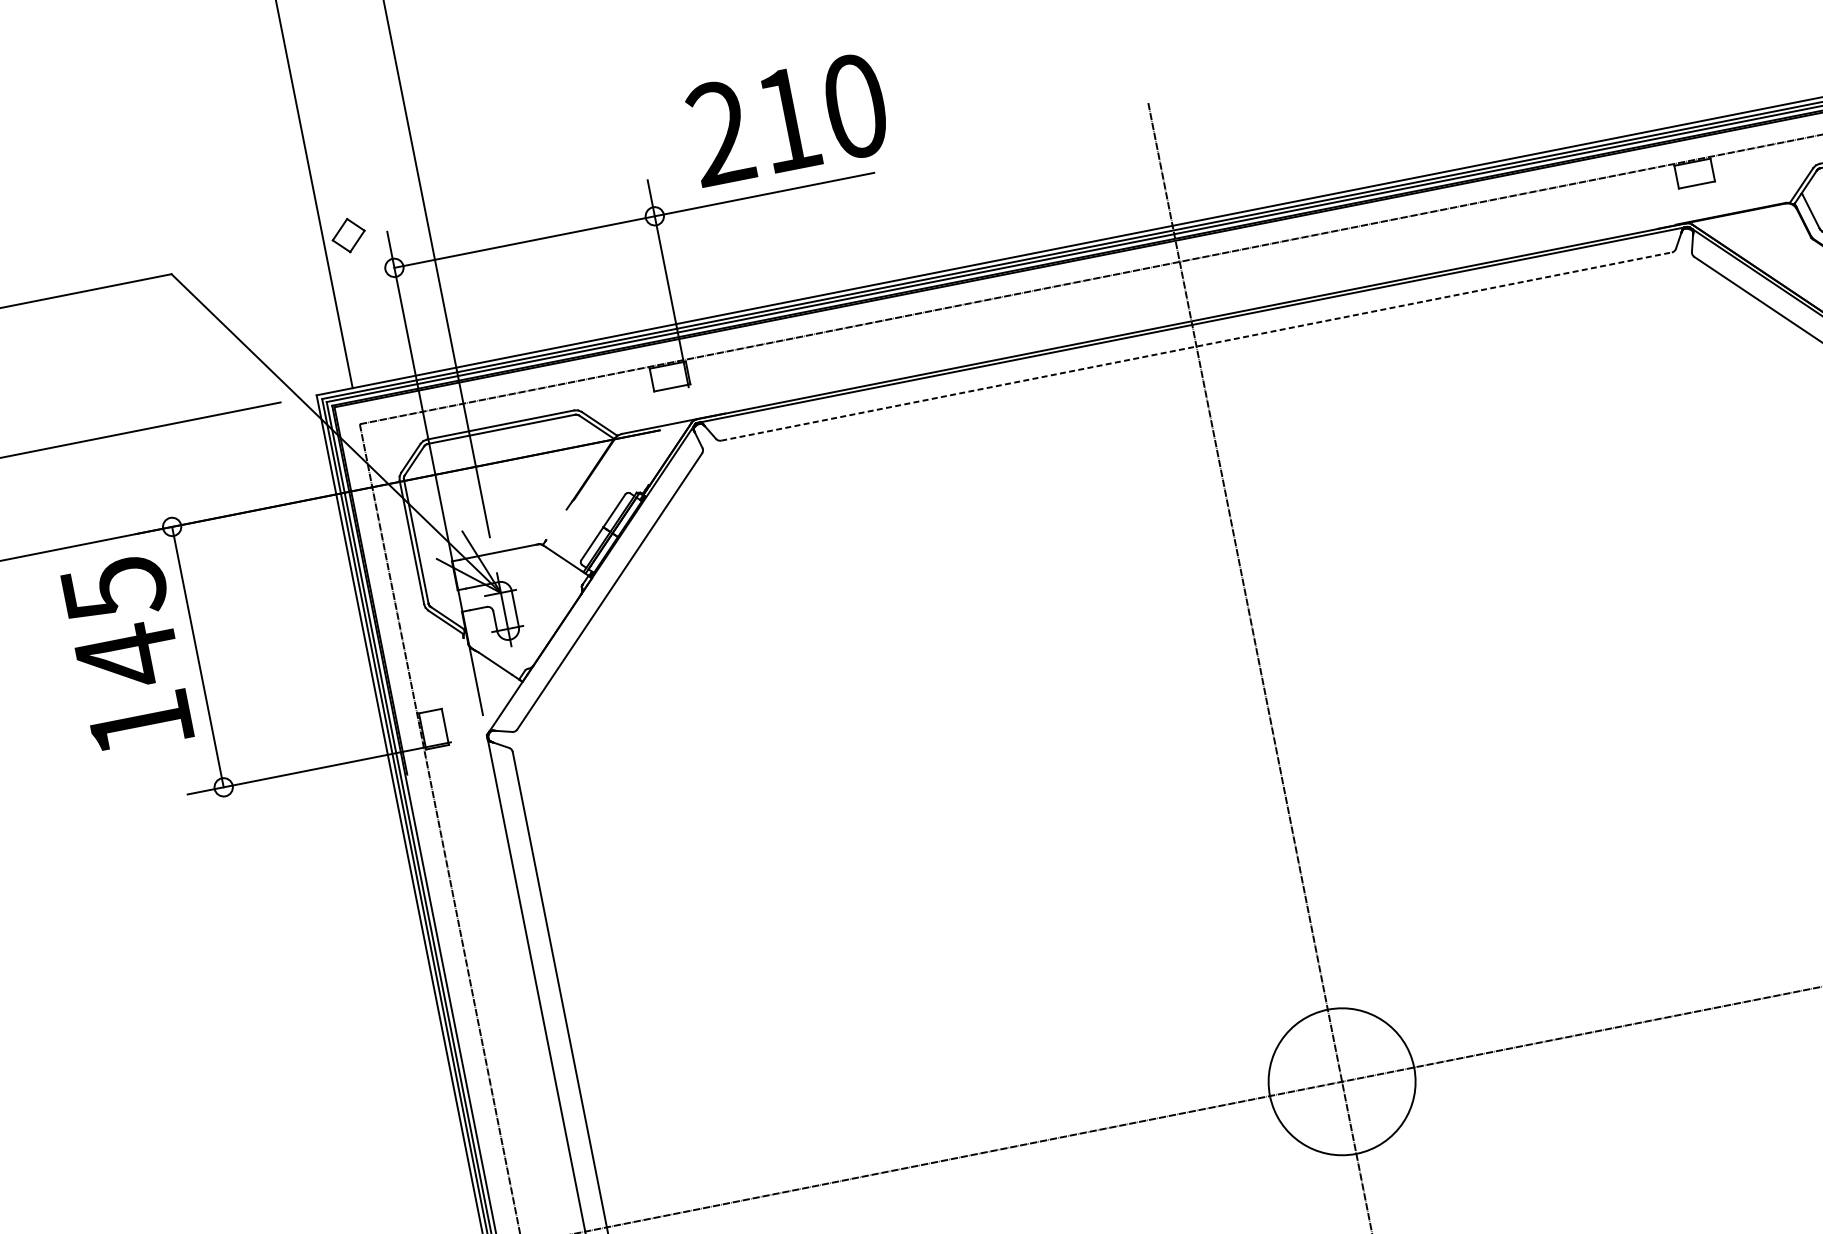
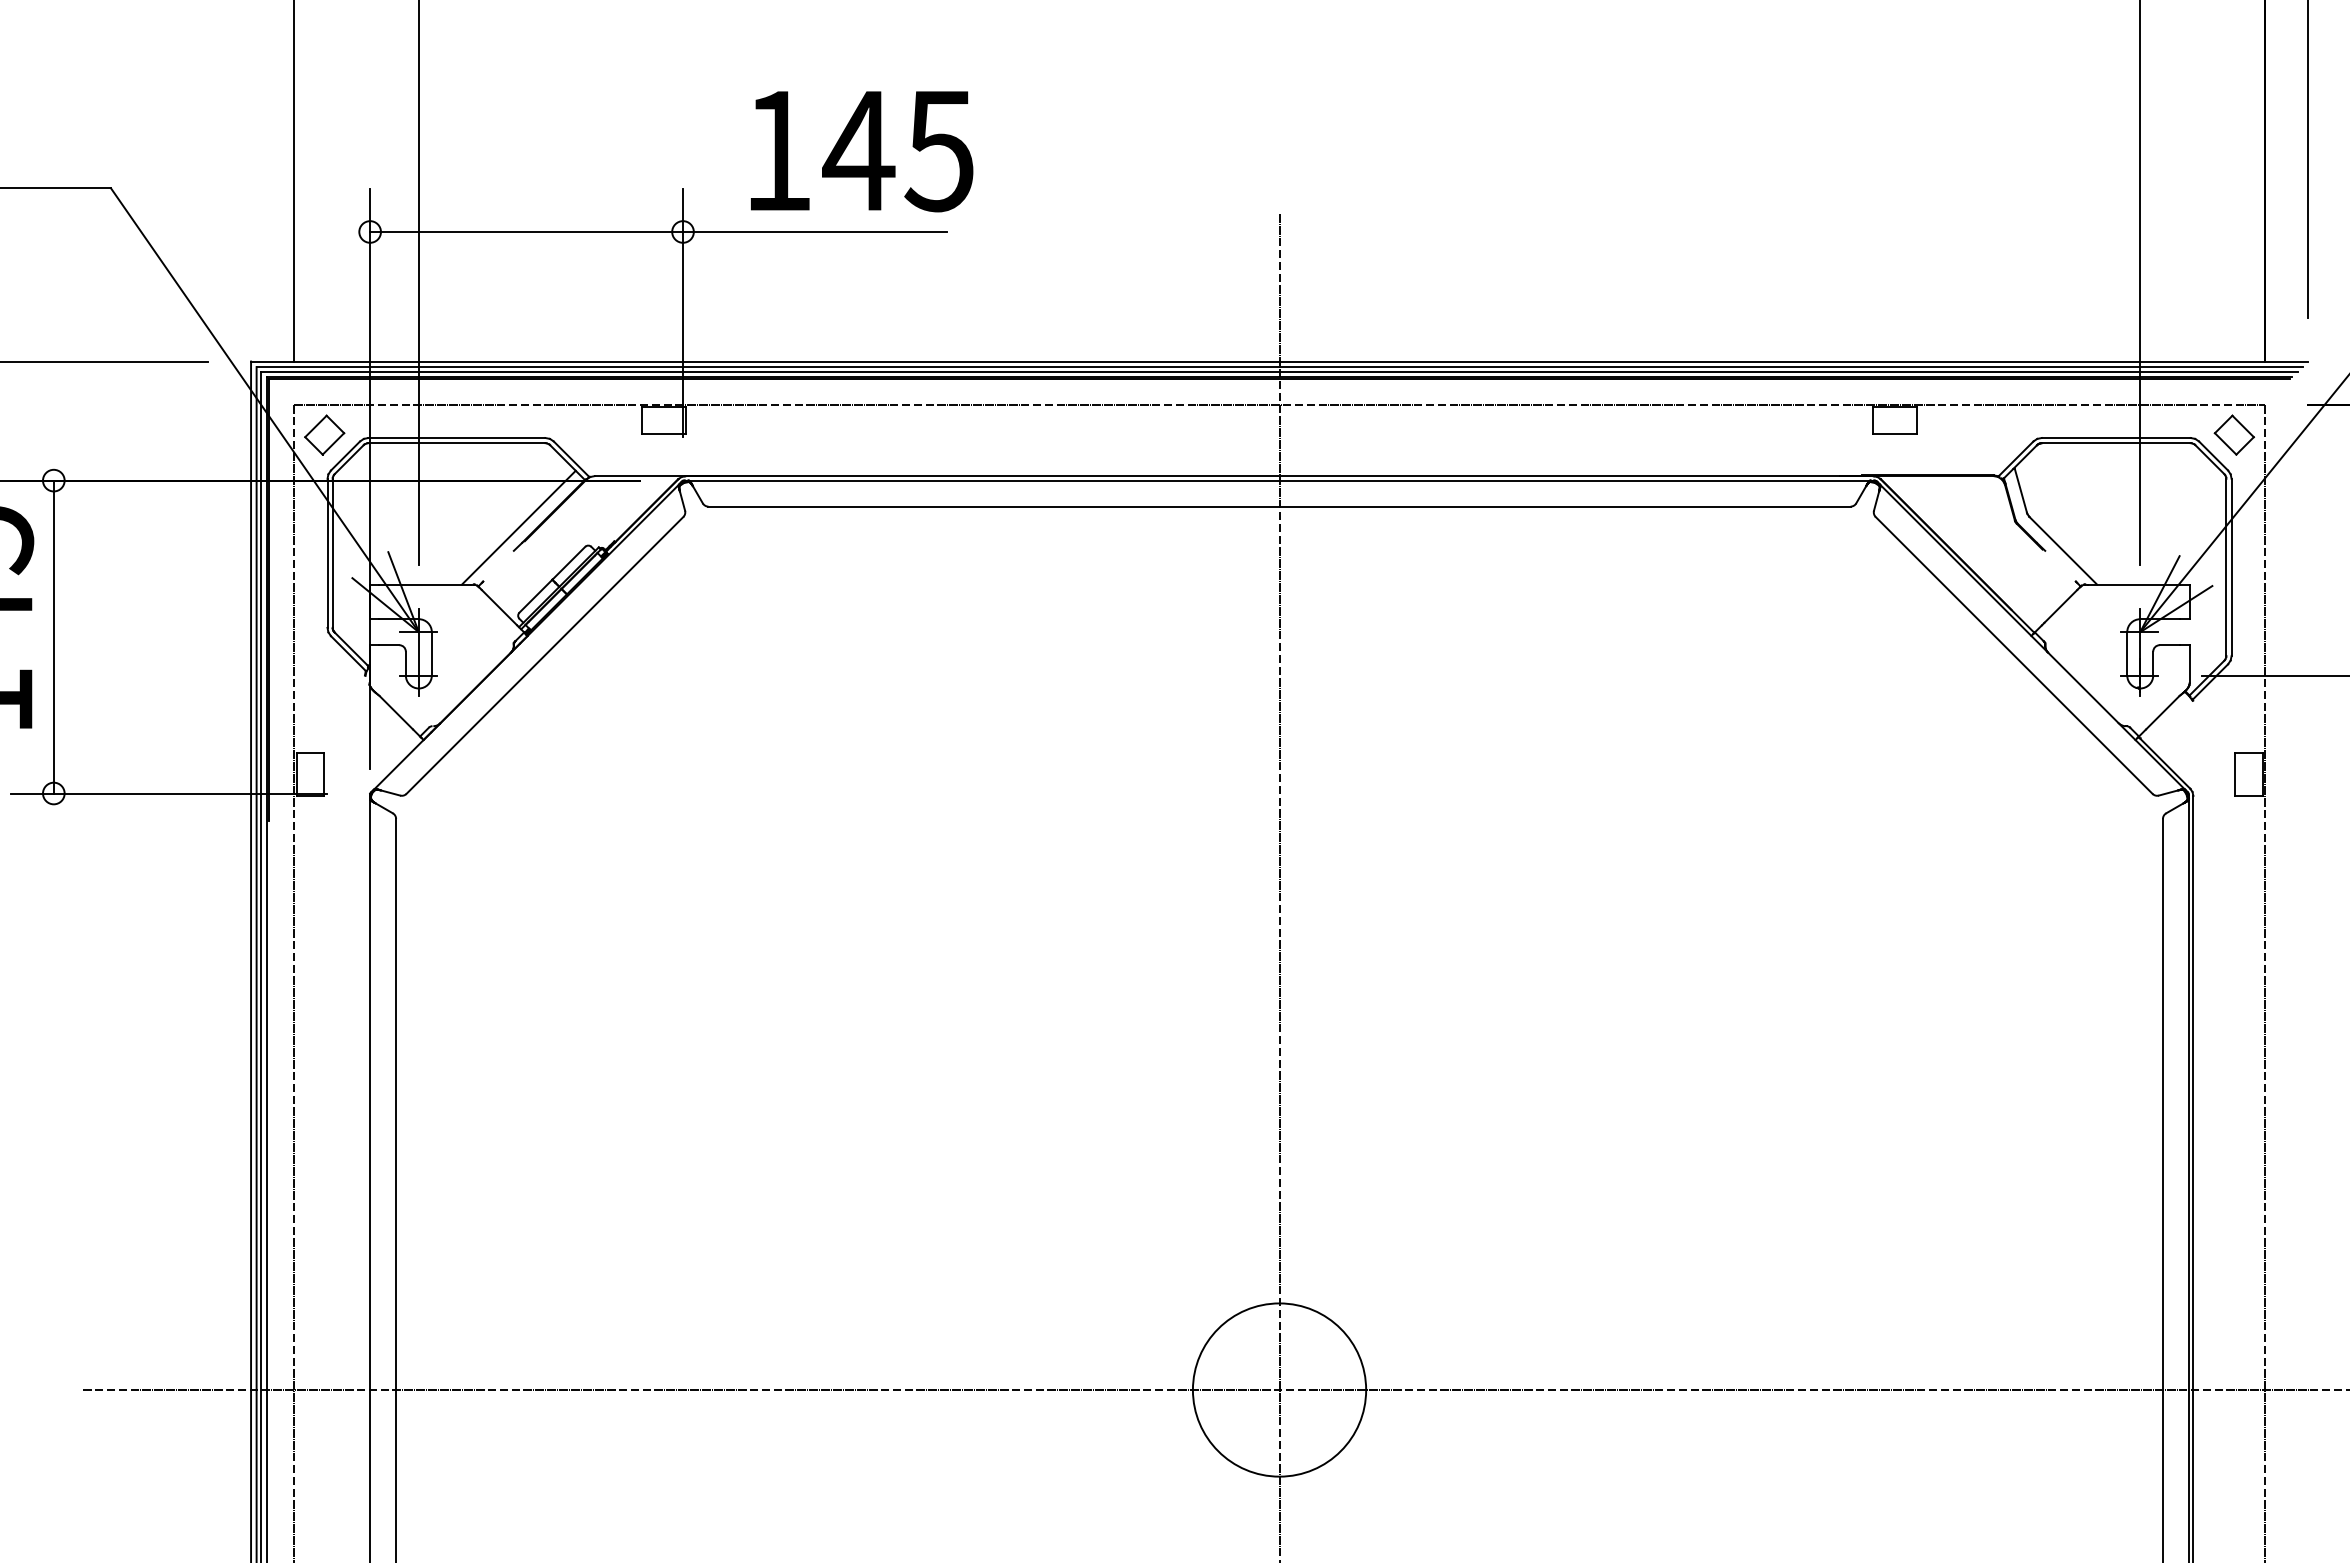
text: (787, 119) -> (858, 150), 210 -> 145
part: (348, 235) -> (324, 434), moved
line: (1197, 346) -> (1280, 506), dashed -> solid
line: (566, 489) -> (518, 527), added

